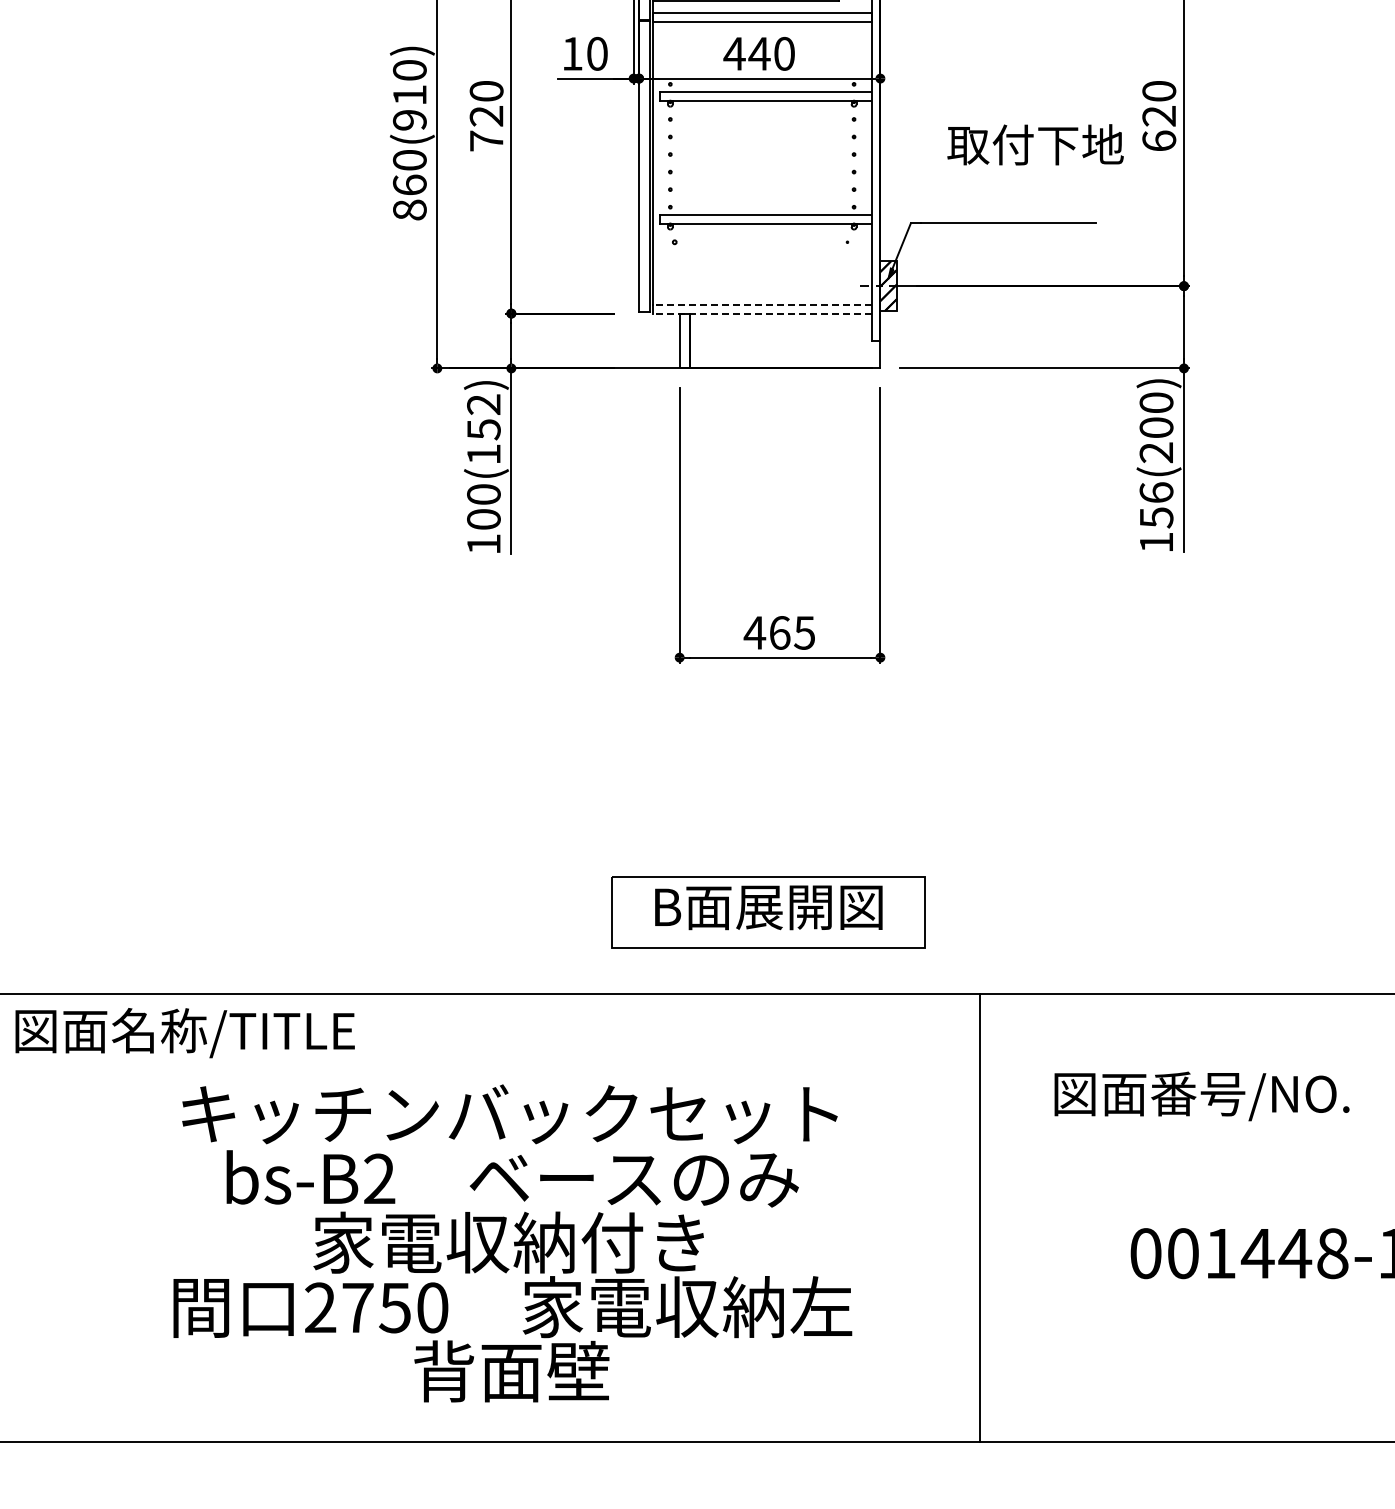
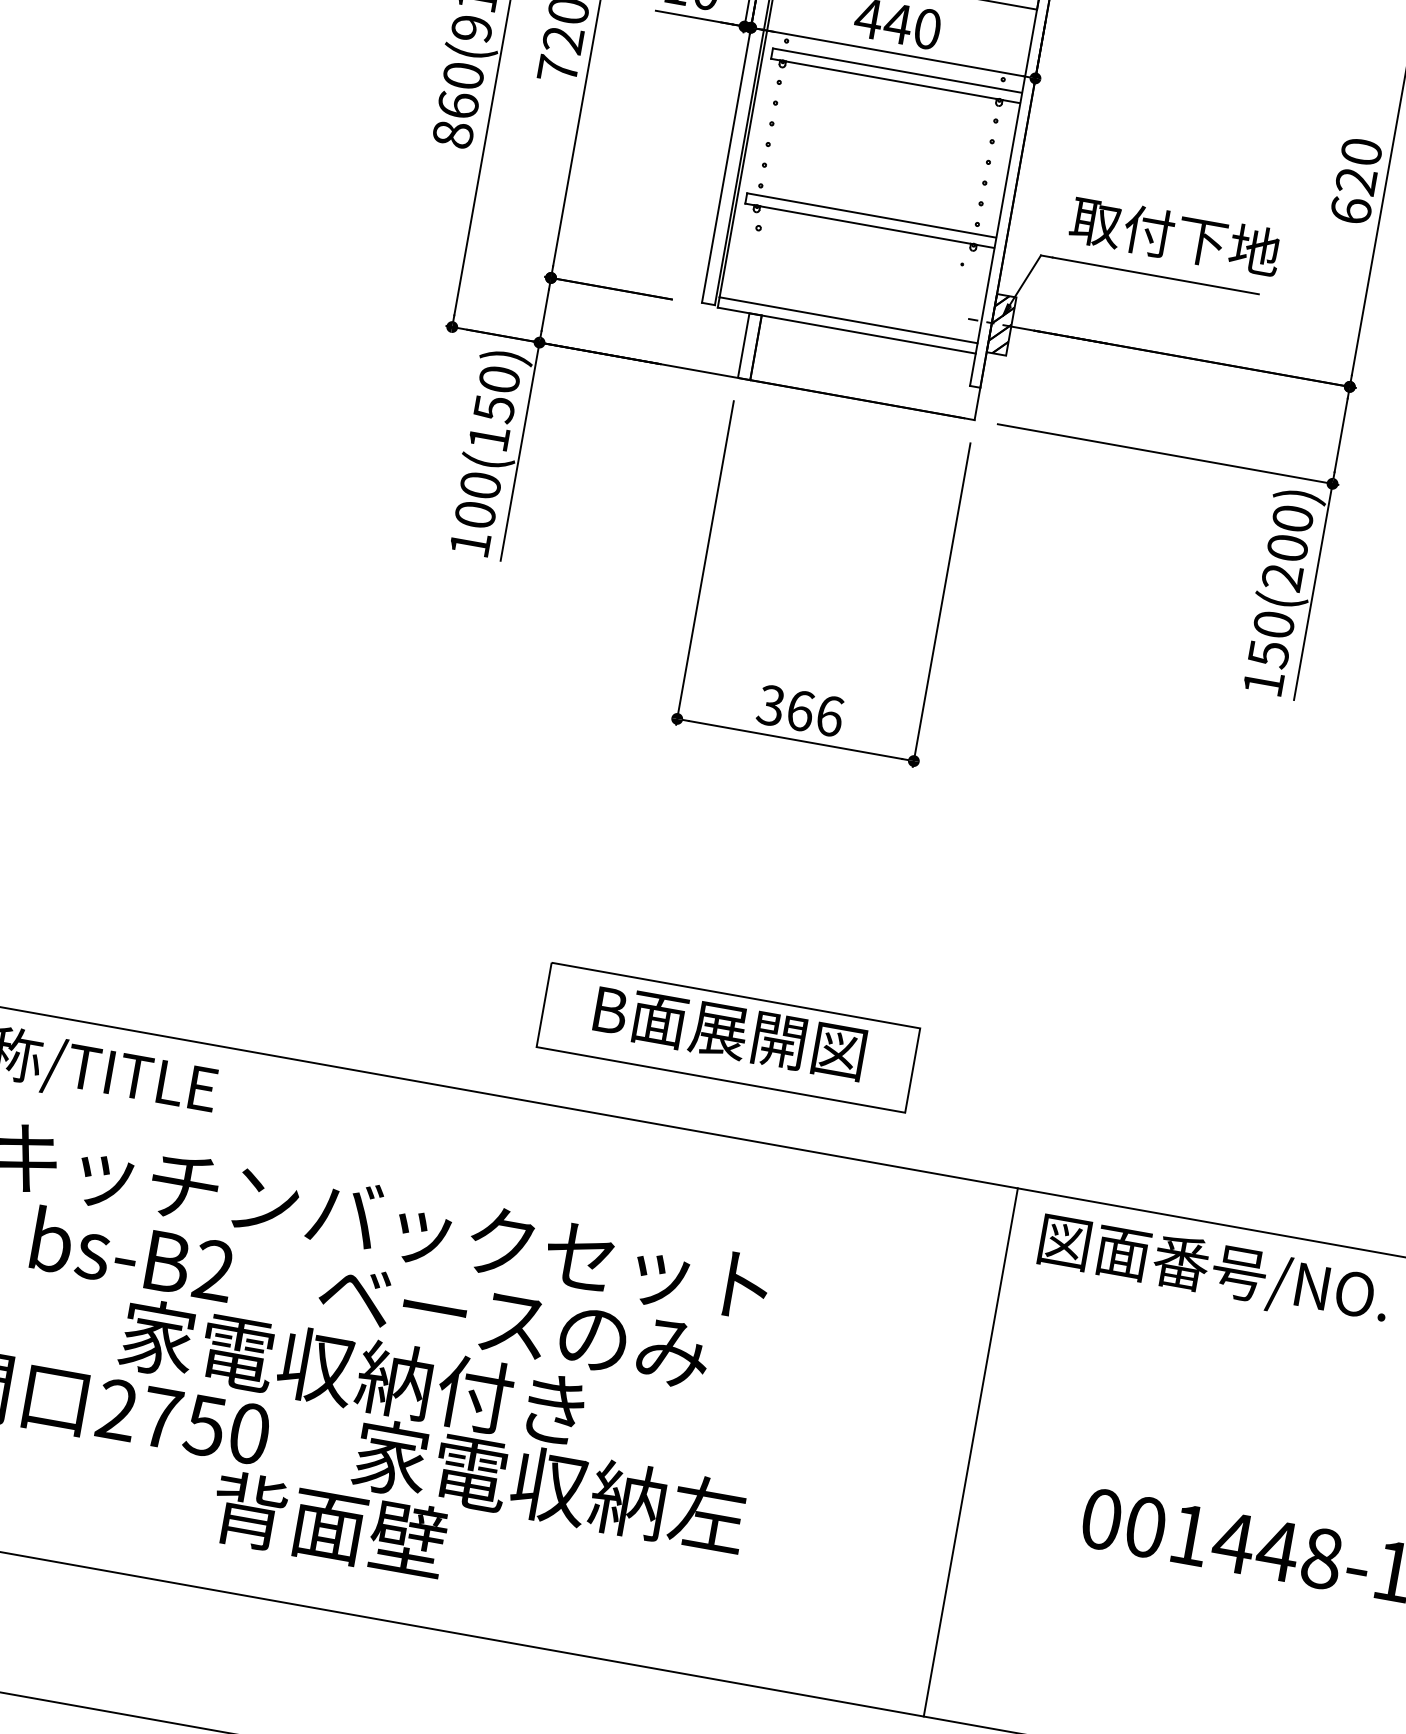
text: (1035, 144) -> (1175, 235), moved
line: (761, 304) -> (847, 319), dashed -> solid
line: (761, 313) -> (845, 330), dashed -> solid
text: (483, 404) -> (499, 379), 100(152) -> 100(150)
text: (1156, 492) -> (1274, 624), 156(200) -> 150(200)
text: (779, 632) -> (800, 710), 465 -> 366
text: (1201, 1096) -> (1213, 1271), moved
line: (980, 1217) -> (970, 1452), moved

